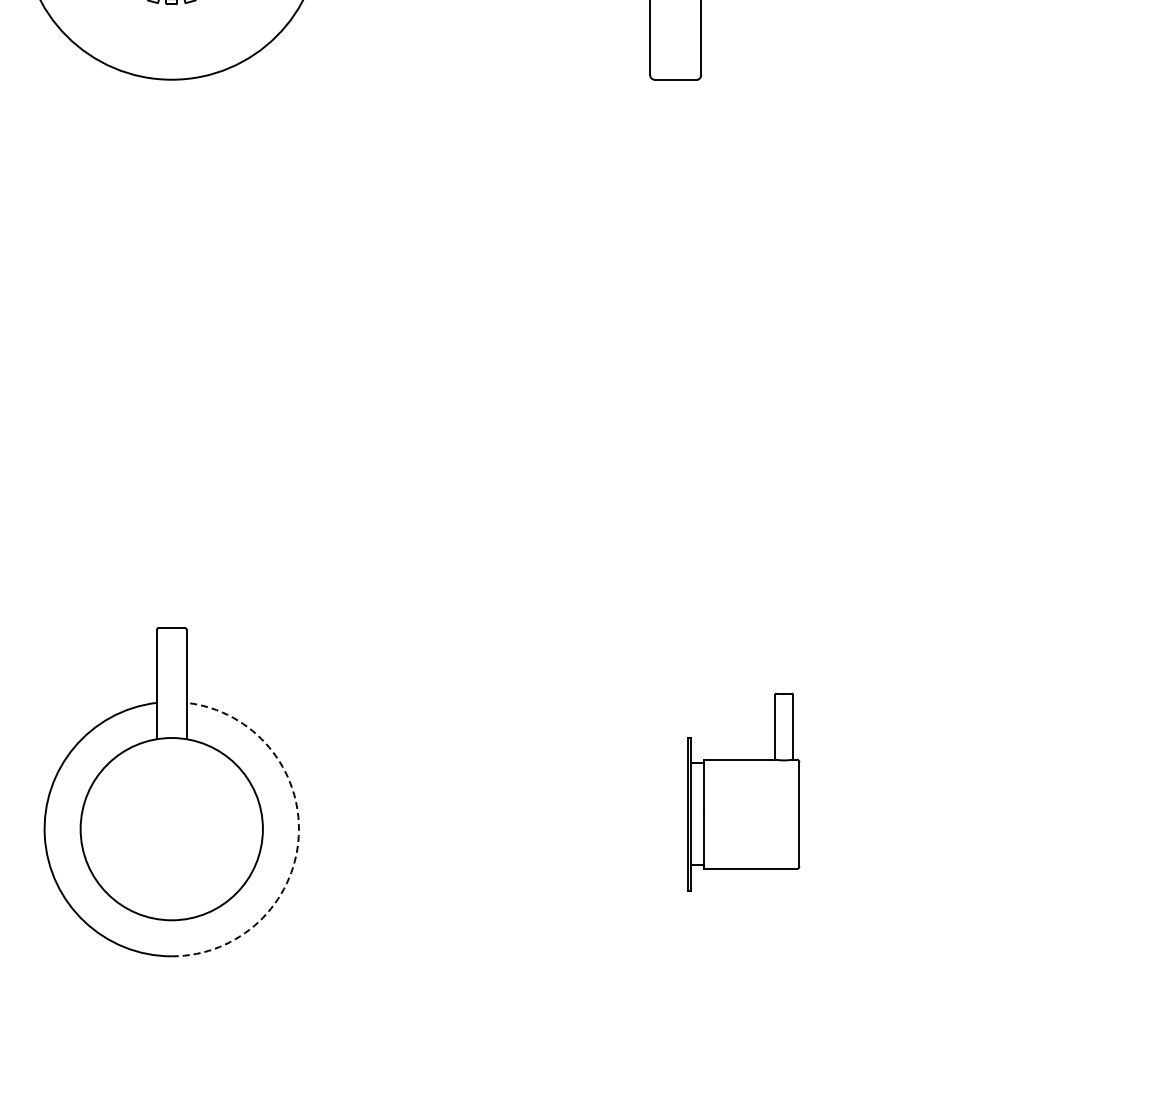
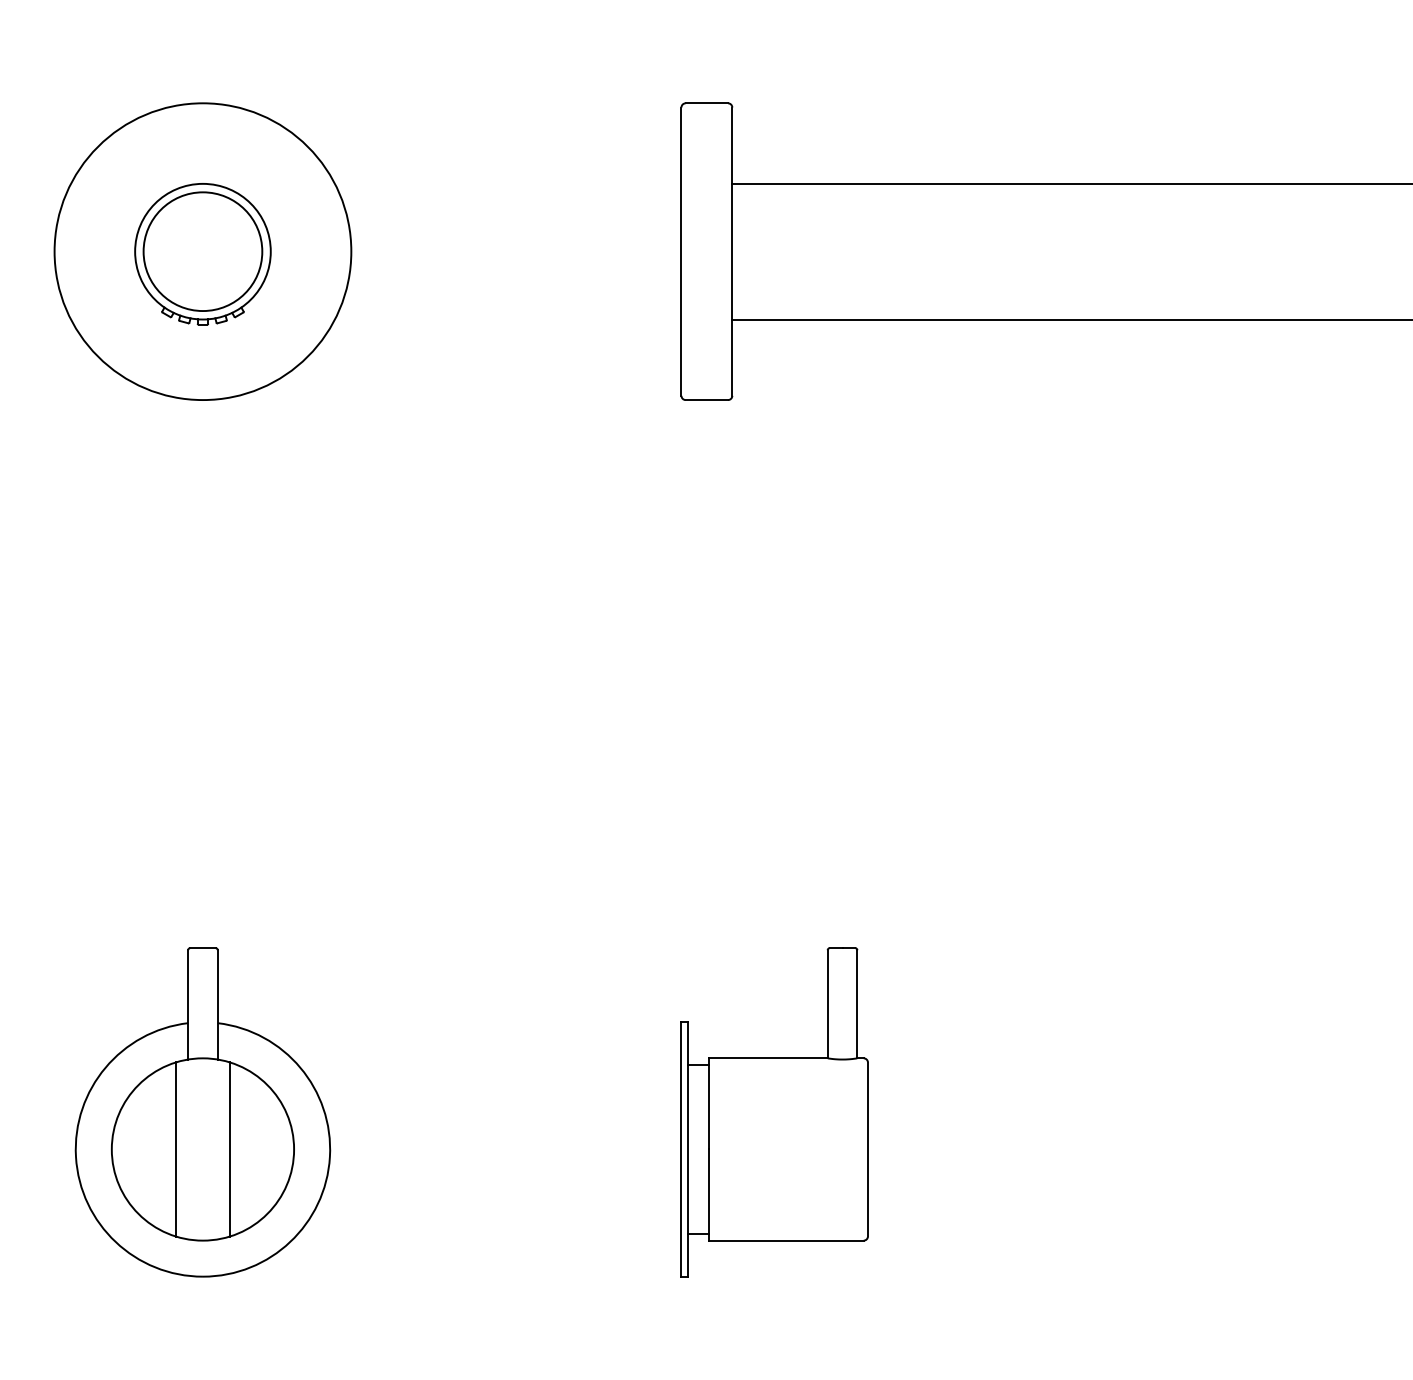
part: (743, 792) -> (774, 1112), size x1.67
line: (145, 829) -> (176, 1149), added
line: (198, 829) -> (229, 1149), added
arc: (298, 836) -> (329, 1156), dashed -> solid

